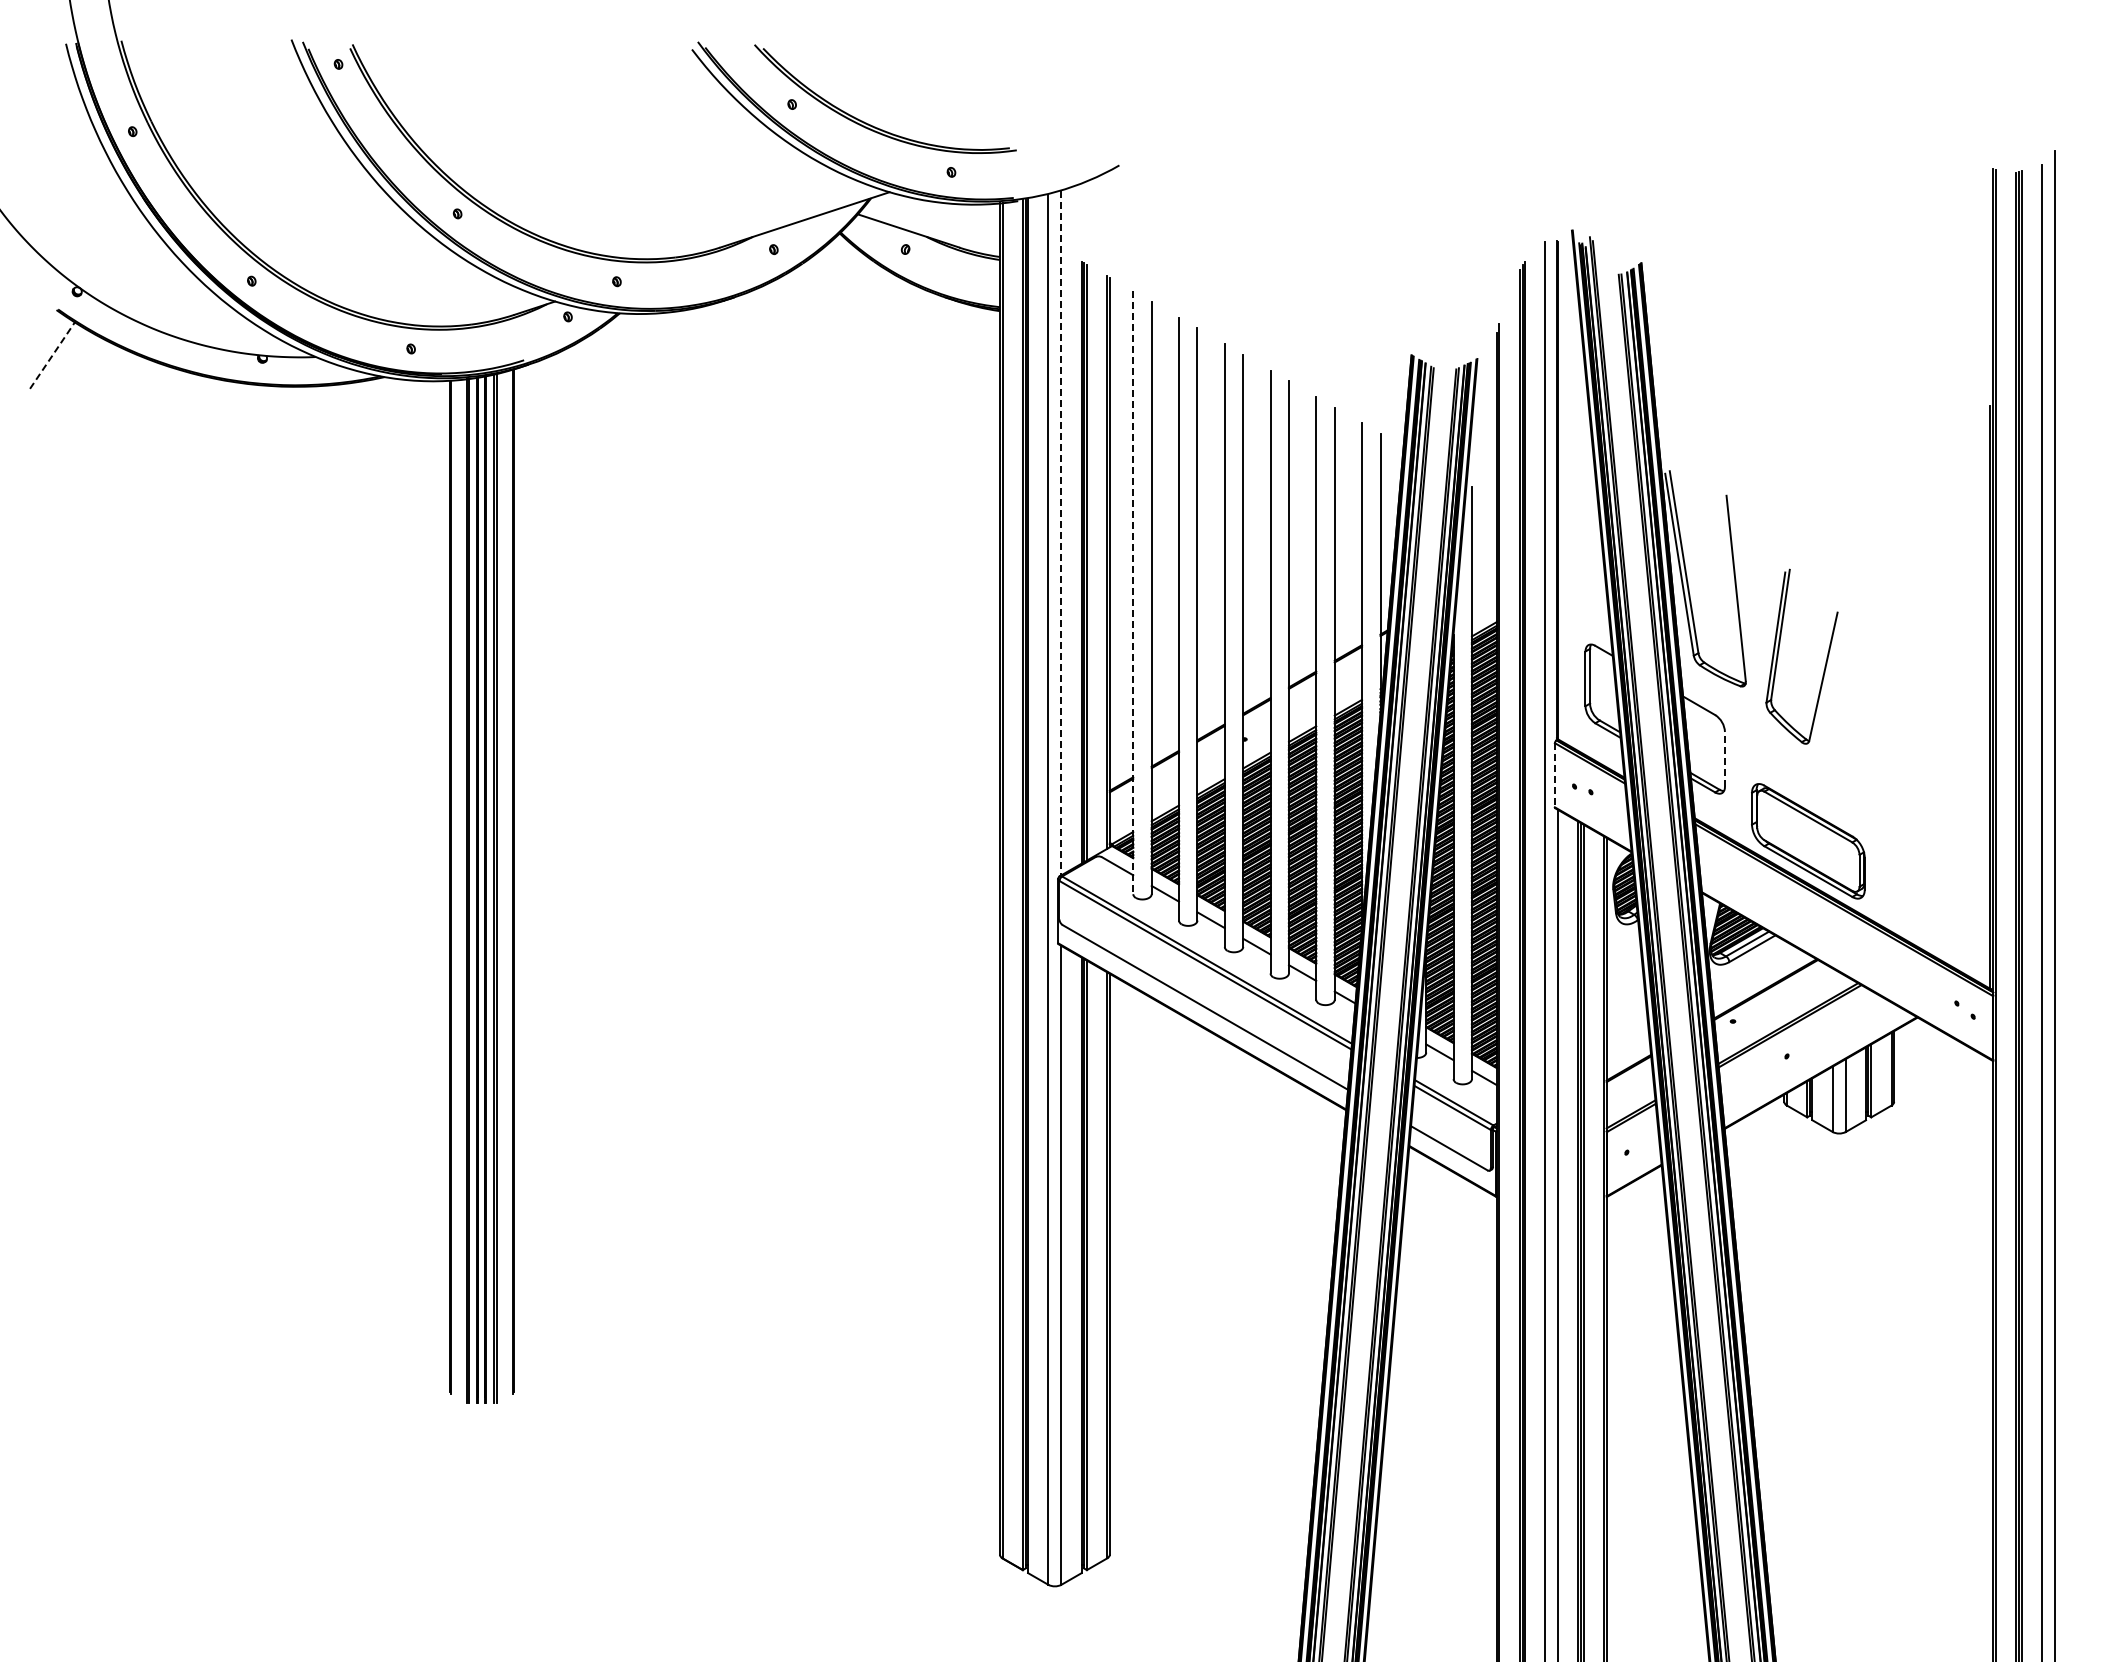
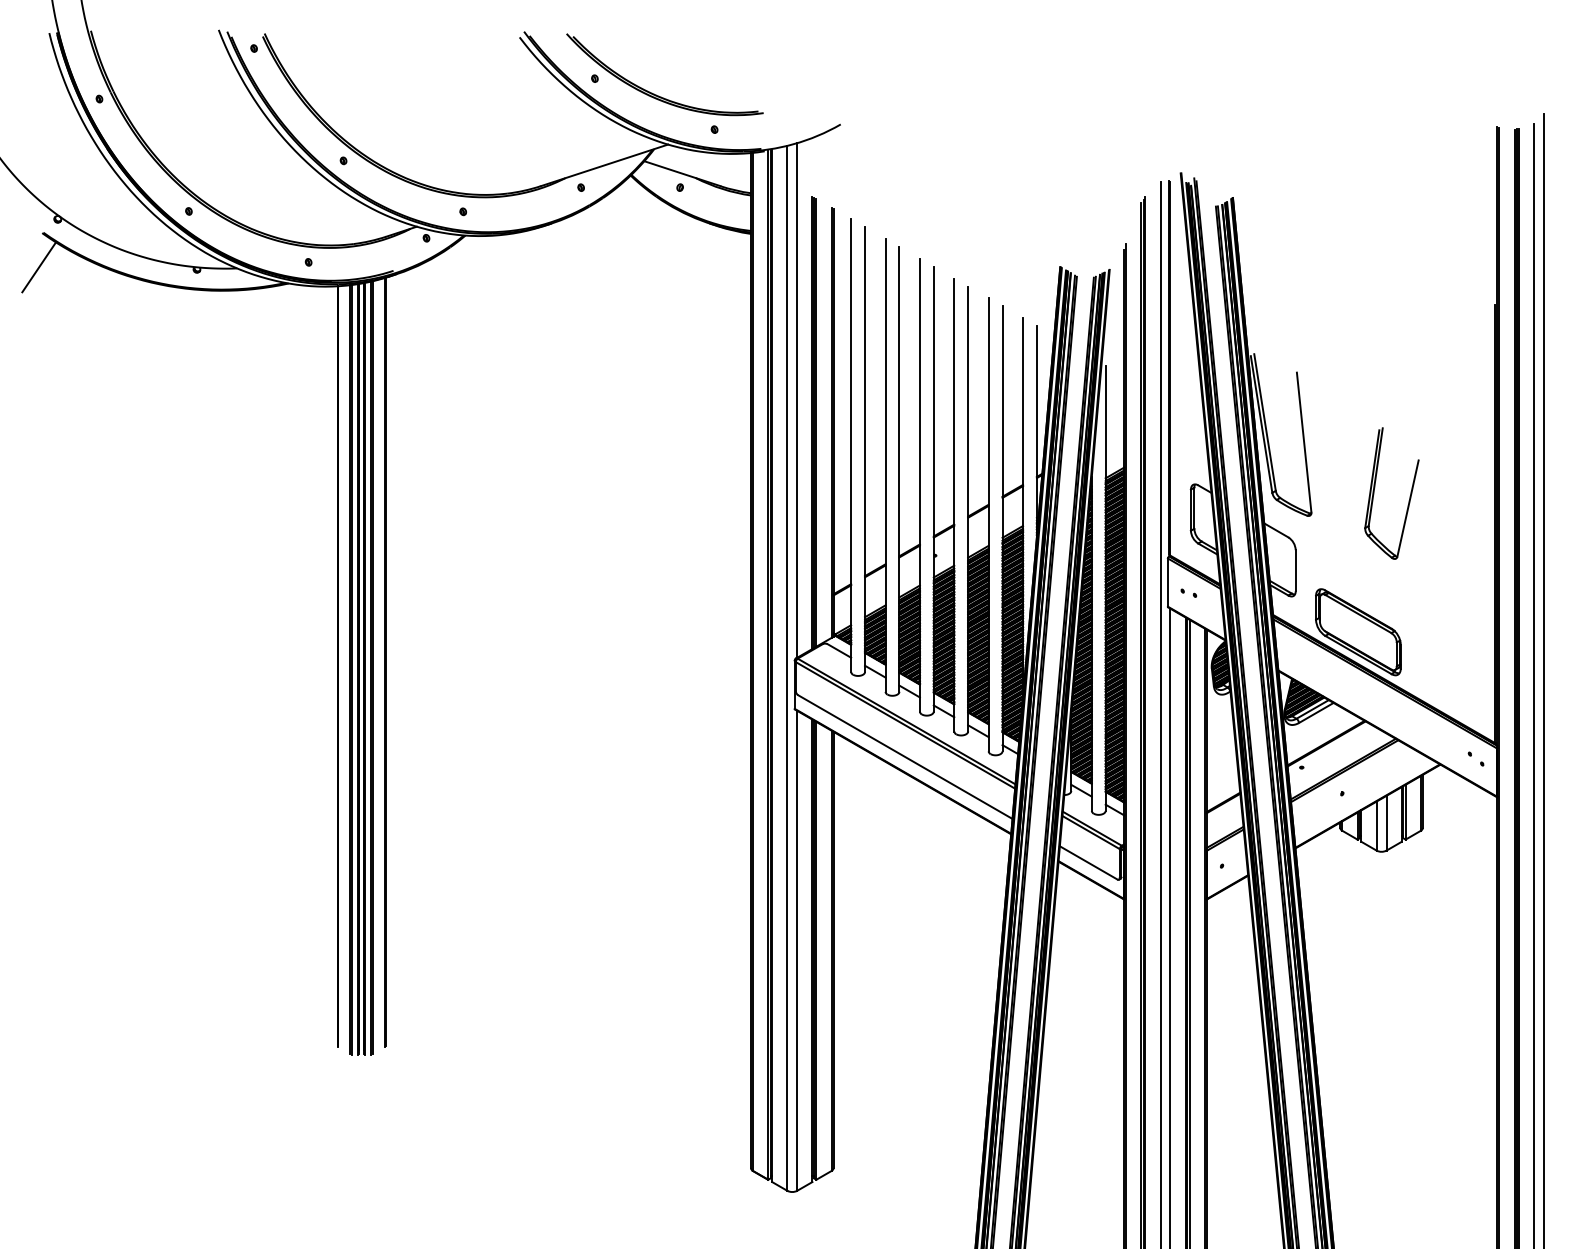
line: (52, 355) -> (39, 267), dashed -> solid
line: (1061, 533) -> (797, 400), dashed -> solid
line: (1133, 593) -> (851, 446), dashed -> solid
part: (1779, 650) -> (1375, 488), moved
line: (1724, 758) -> (1295, 570), dashed -> solid
line: (1554, 775) -> (1167, 582), dashed -> solid

